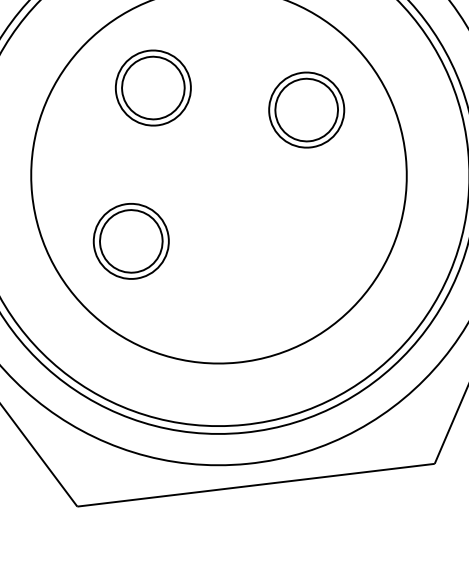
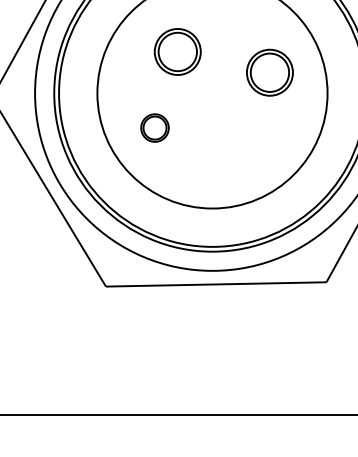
part: (152, 87) -> (177, 51), moved
part: (305, 109) -> (269, 72), moved
part: (130, 240) -> (154, 127), size x0.6

